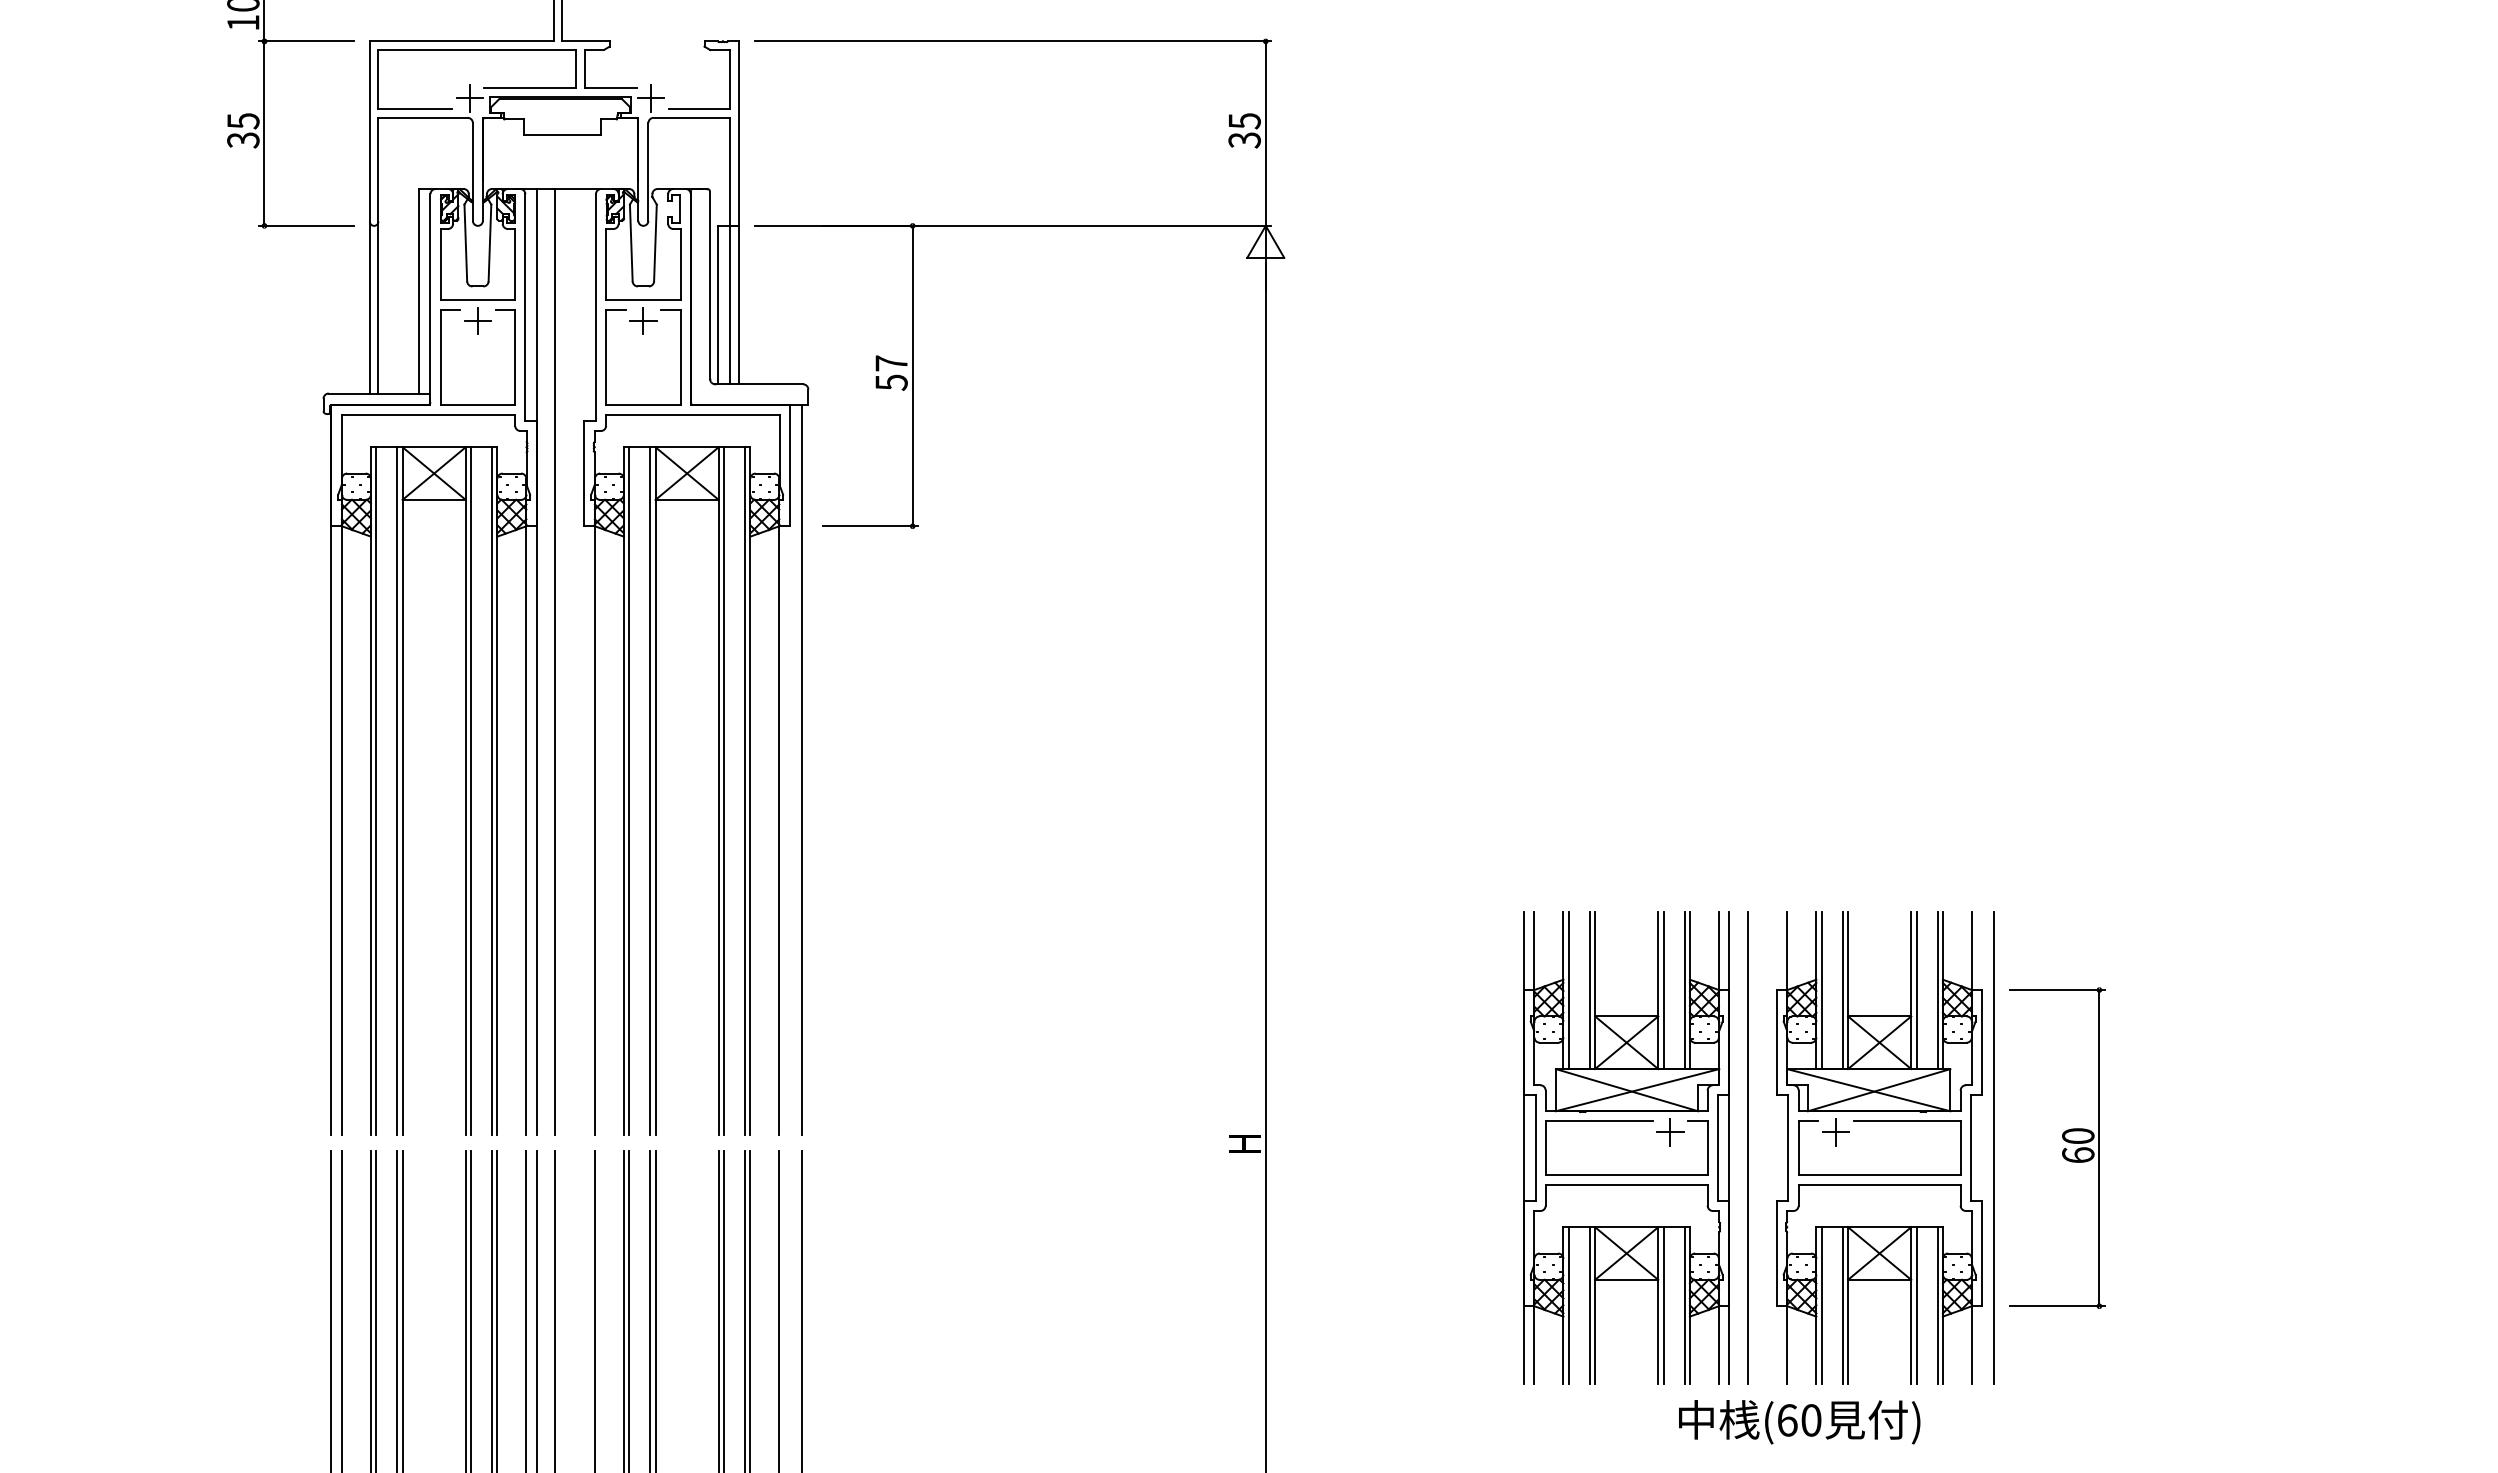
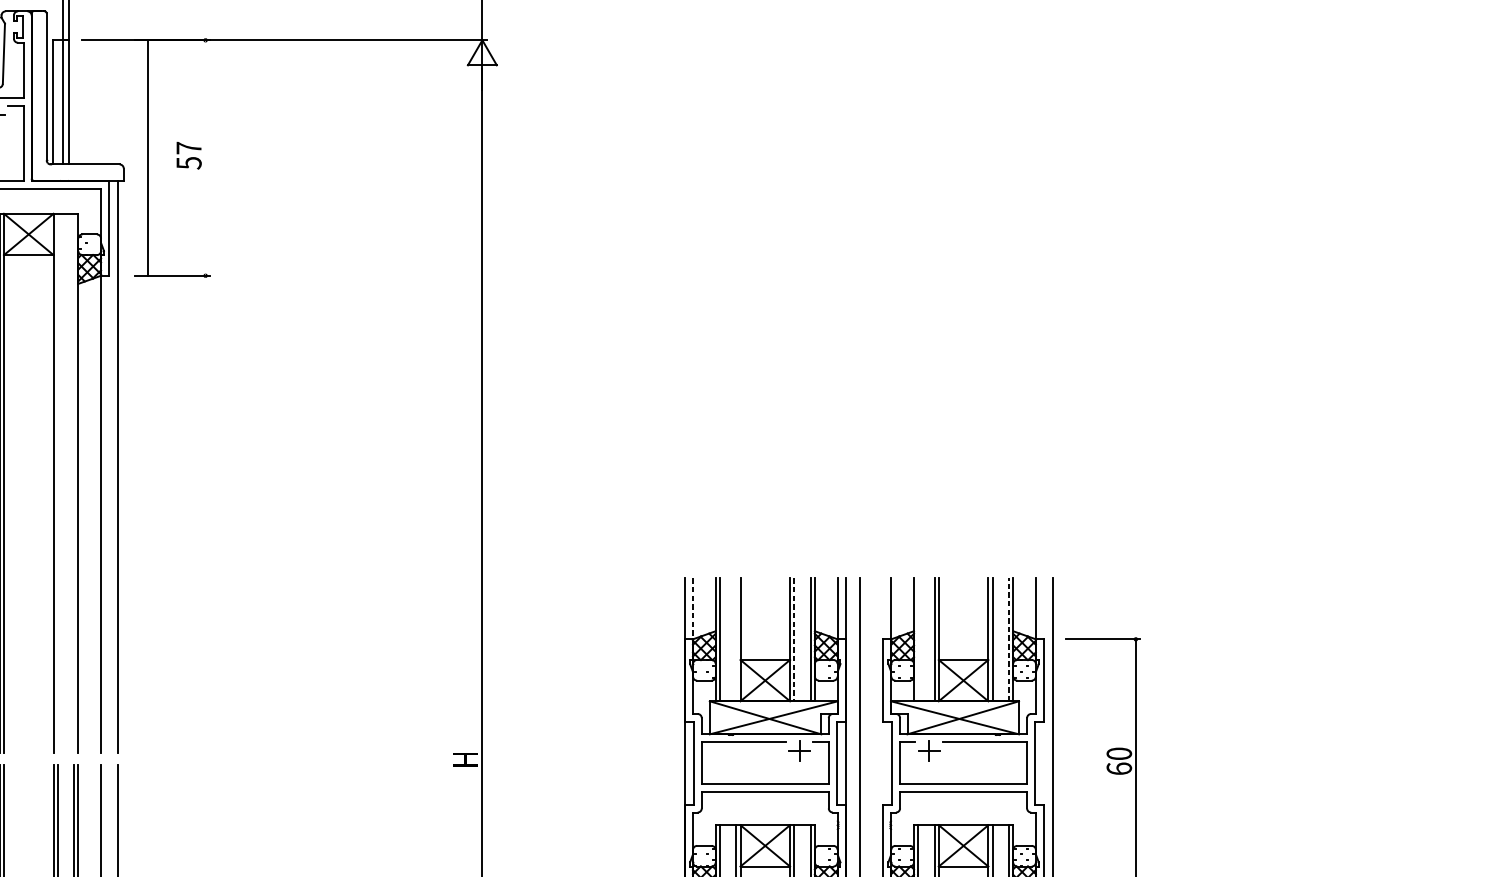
line: (912, 375) -> (147, 157), moved
line: (724, 790) -> (58, 482), removed
line: (745, 790) -> (74, 482), removed
line: (1534, 952) -> (693, 609), solid -> dashed
line: (1589, 990) -> (736, 639), removed
line: (1821, 990) -> (918, 639), removed
line: (1937, 990) -> (1008, 639), solid -> dashed
line: (1663, 991) -> (794, 640), solid -> dashed

